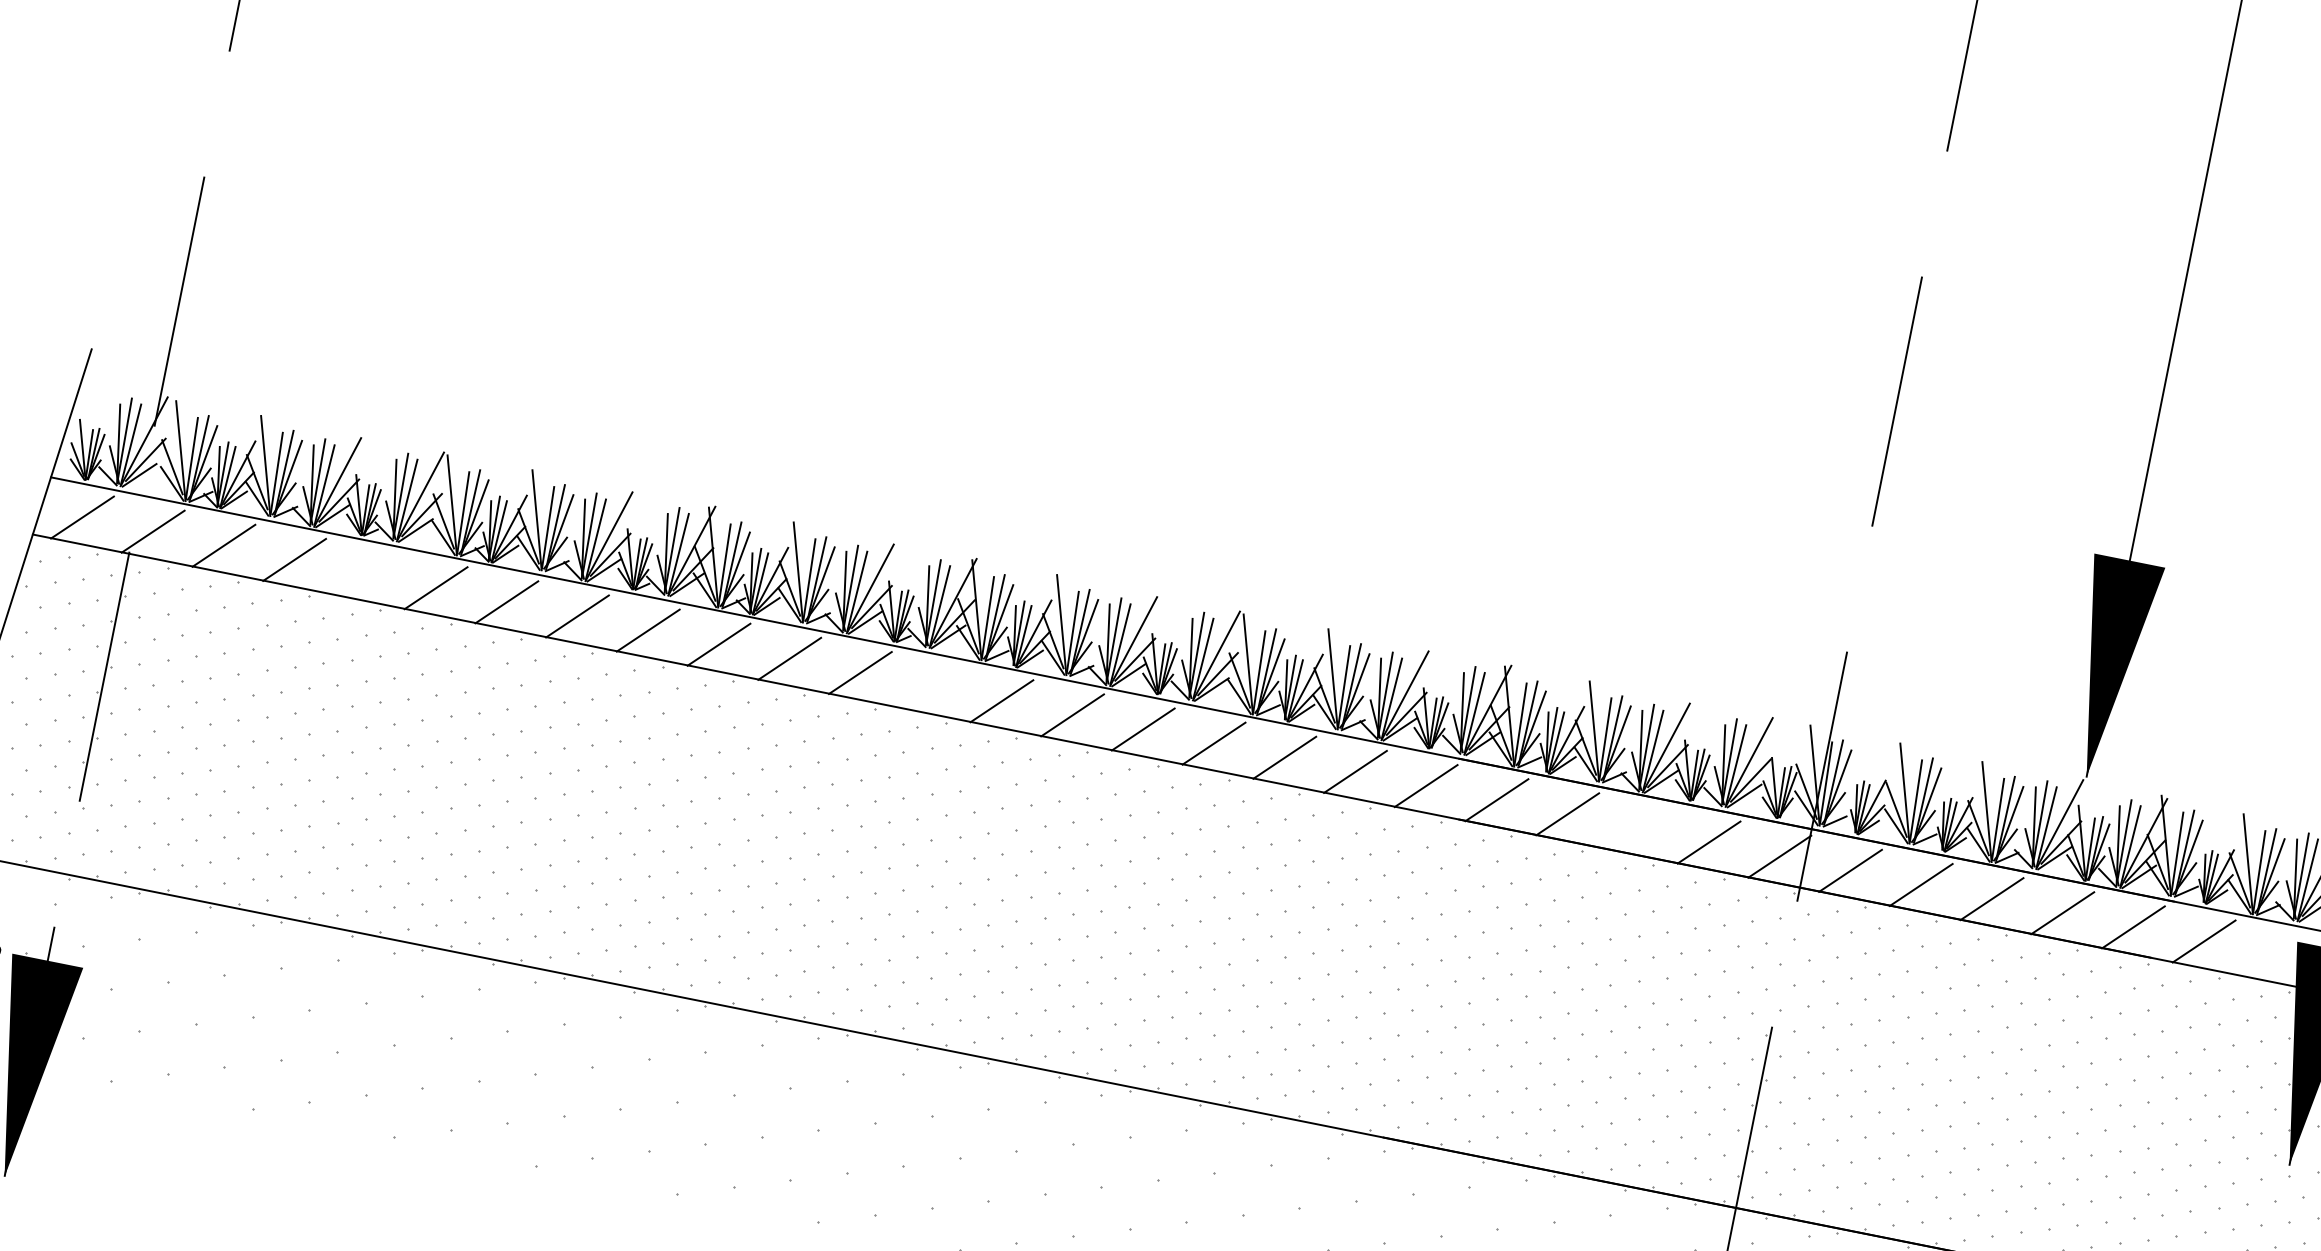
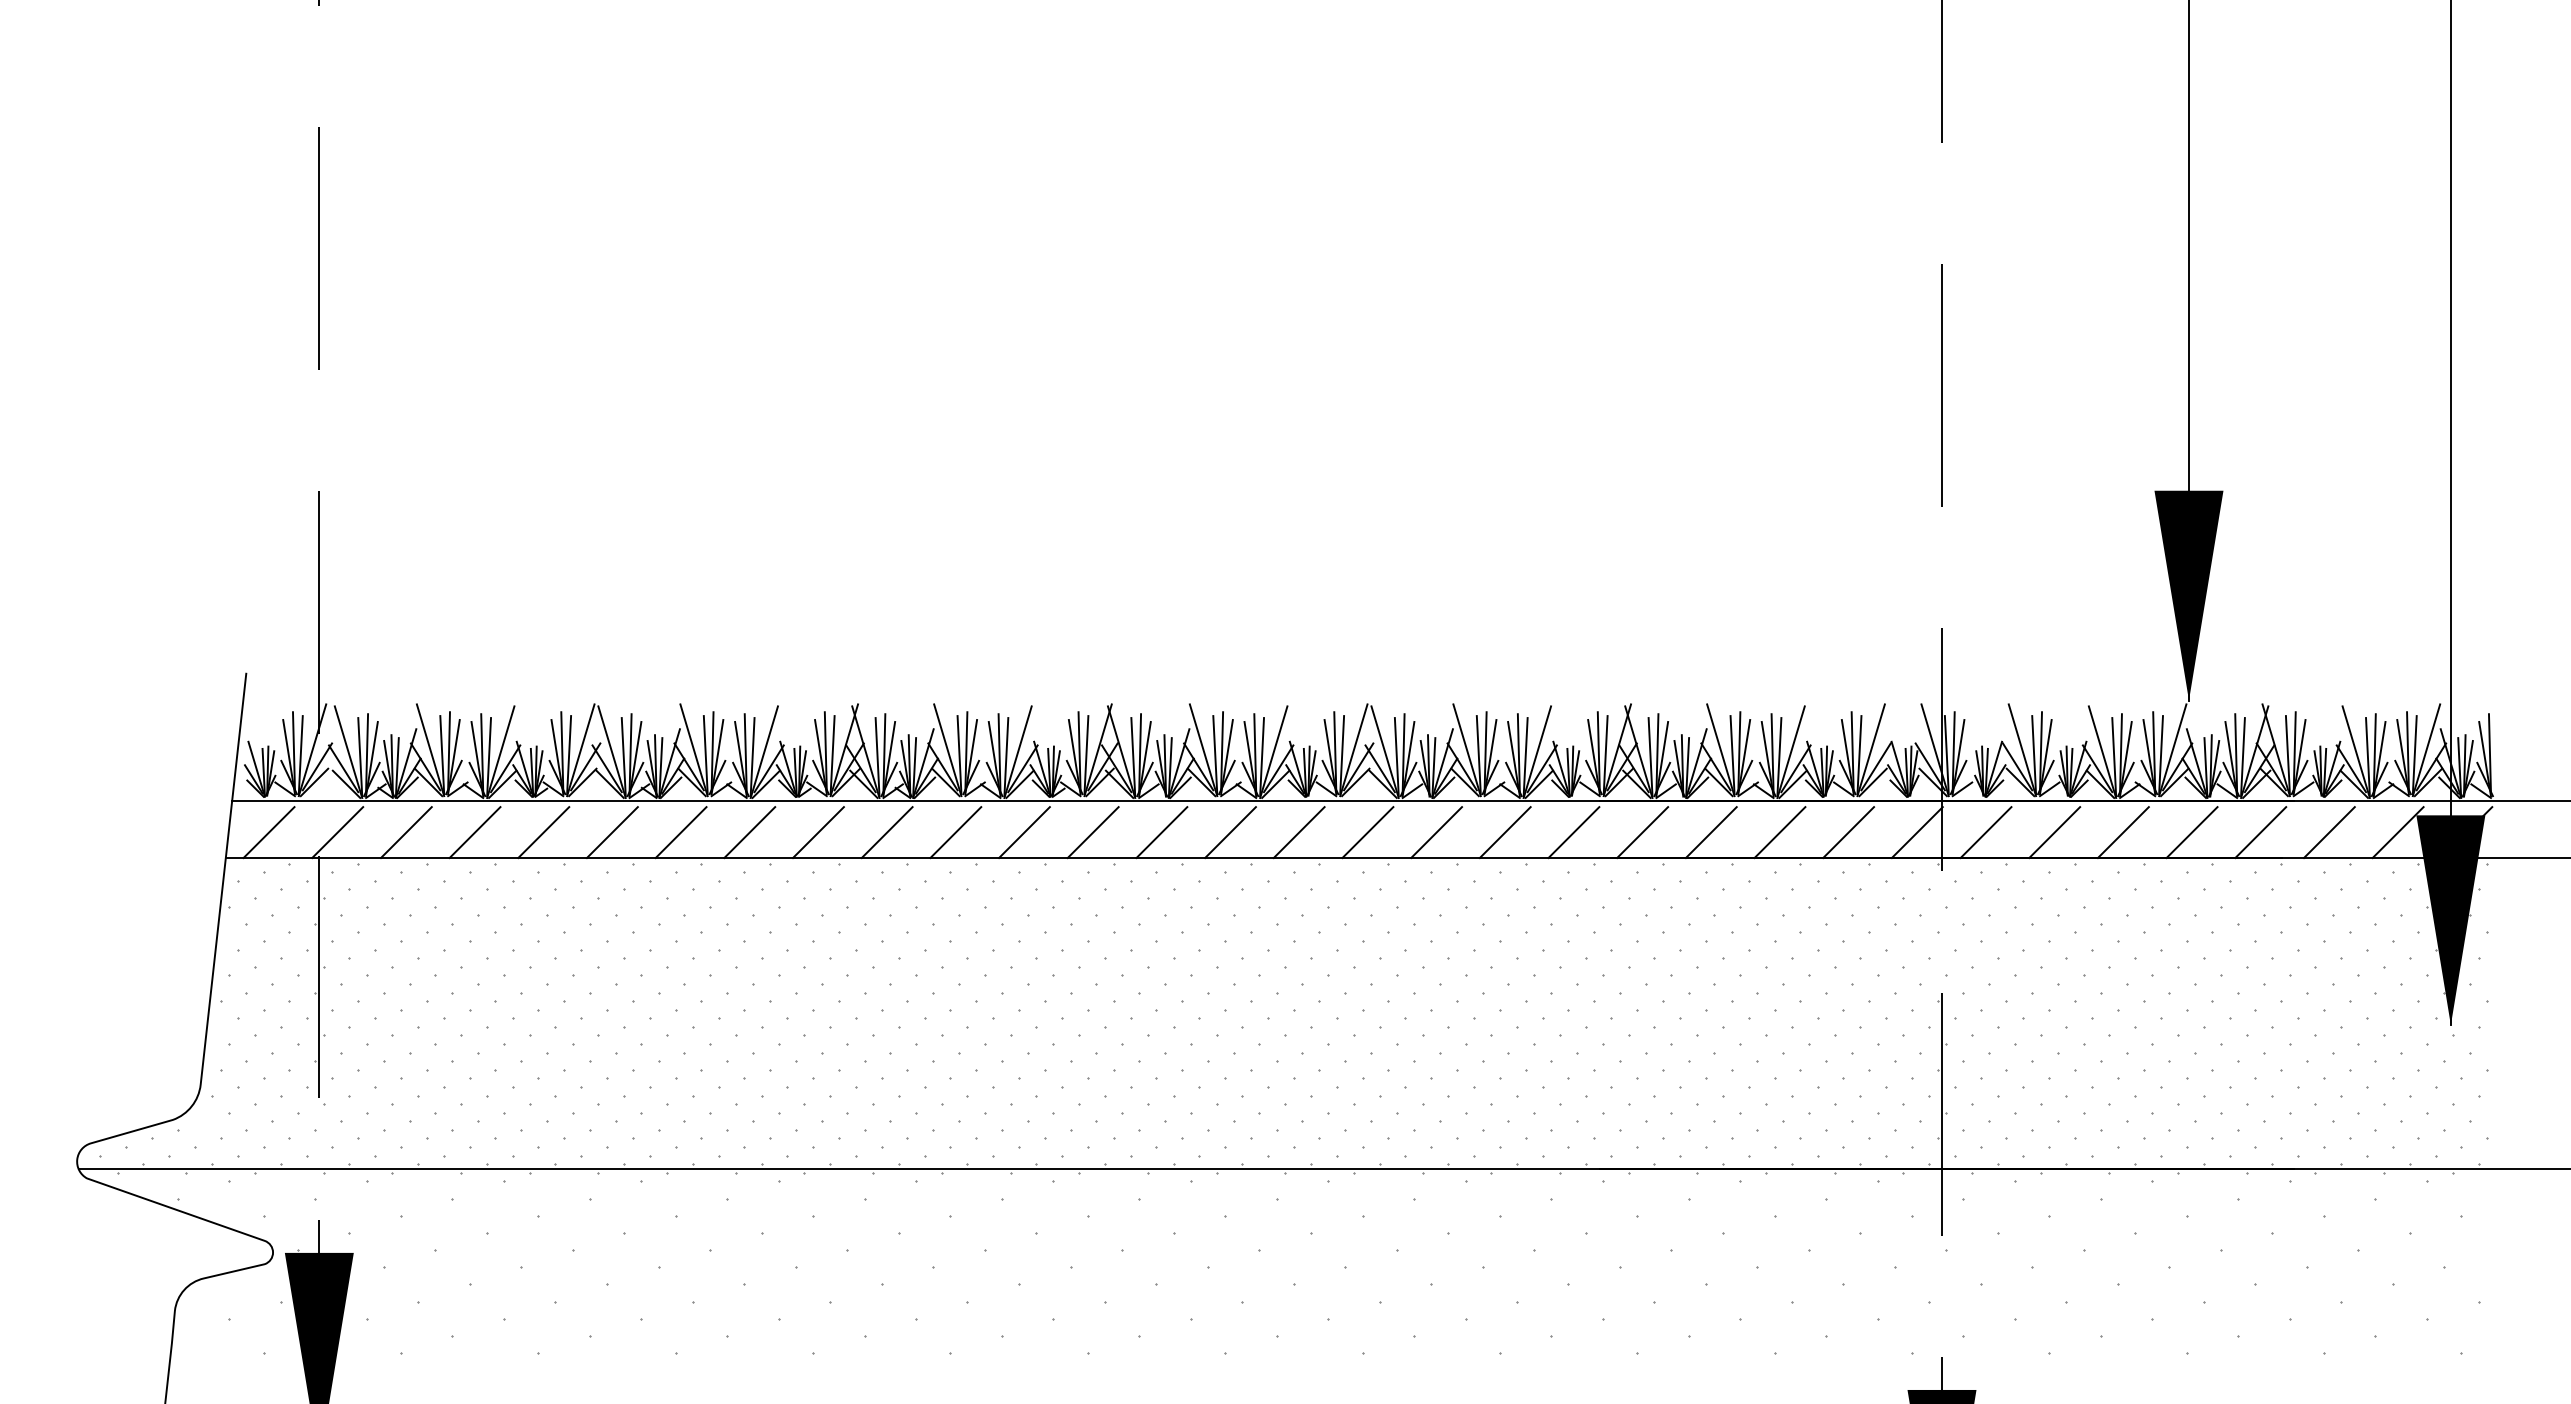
line: (365, 573) -> (543, 832), added
line: (930, 686) -> (1092, 832), added
line: (1637, 828) -> (1779, 832), added
line: (2274, 955) -> (2397, 832), added

